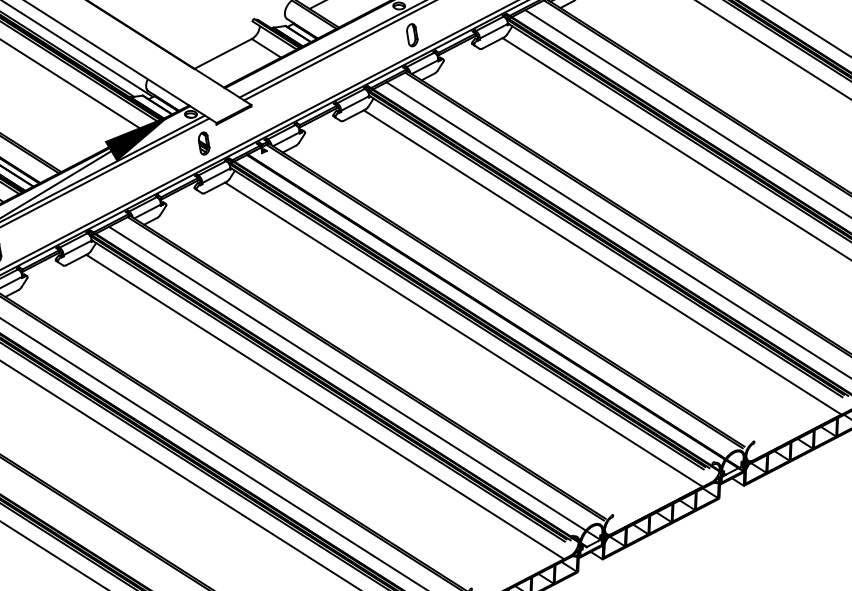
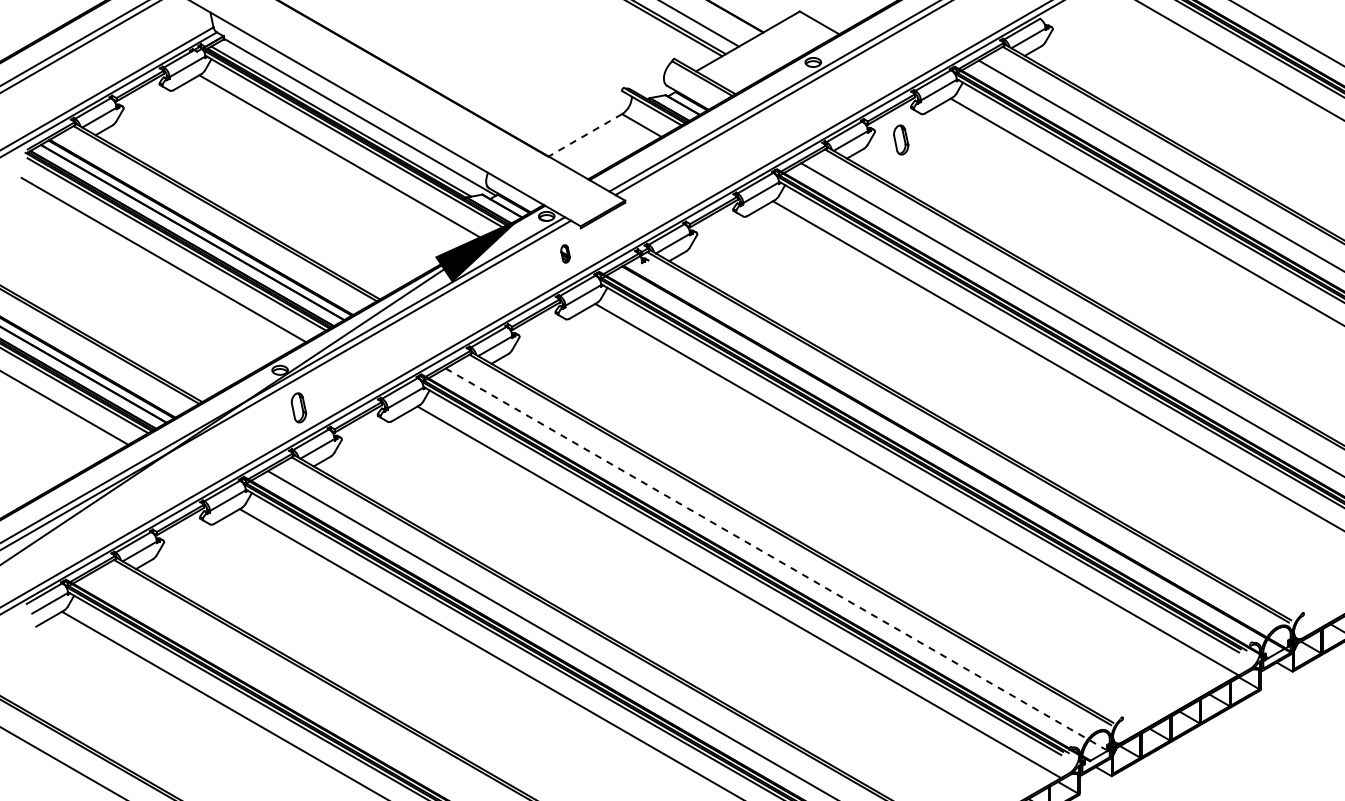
part: (412, 34) -> (901, 139), moved
line: (222, 54) -> (584, 135), solid -> dashed
part: (204, 143) -> (565, 253), size x0.6
line: (354, 383) -> (776, 559), solid -> dashed

